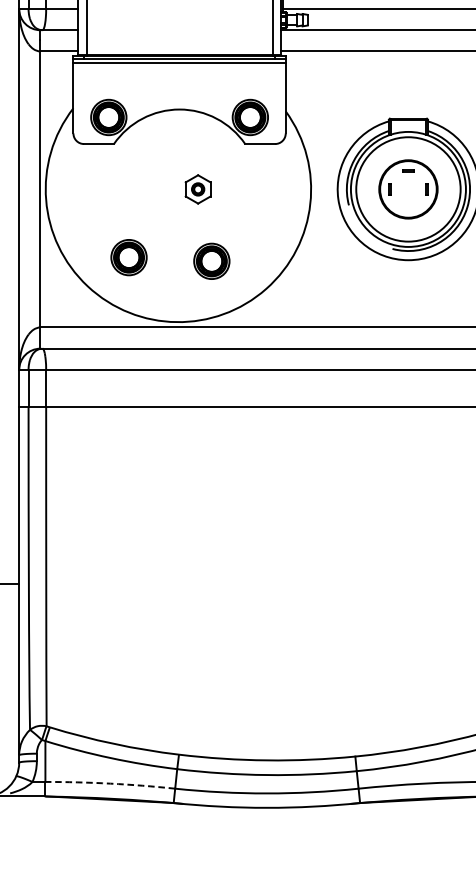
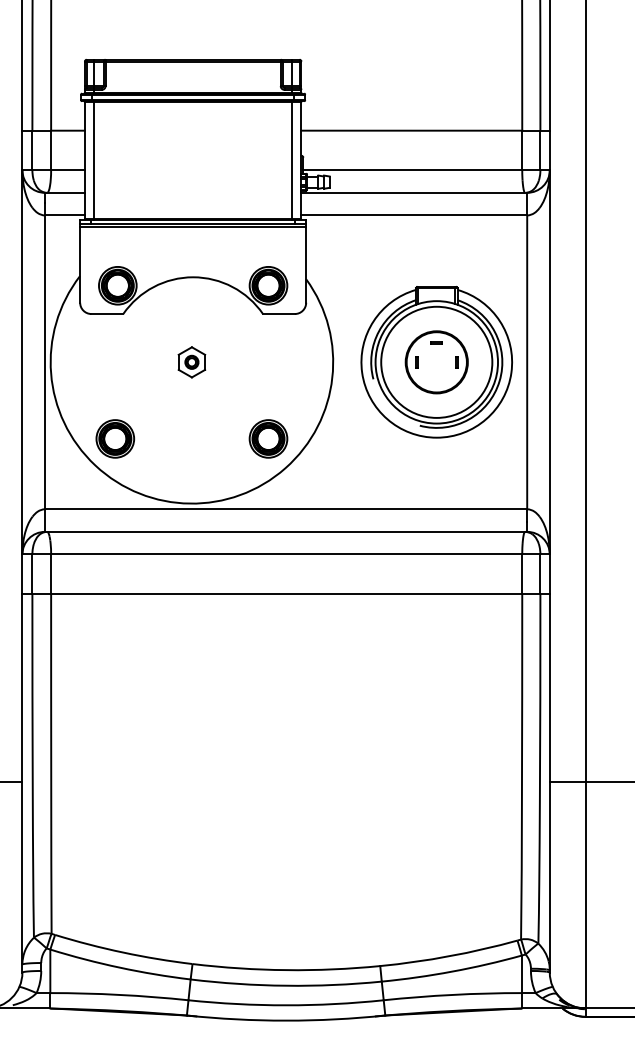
part: (197, 189) -> (191, 362), moved
part: (129, 257) -> (115, 438), moved
part: (211, 260) -> (268, 438), moved
arc: (110, 783) -> (119, 994), dashed -> solid

